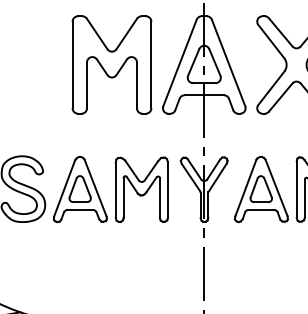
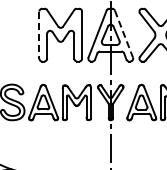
line: (229, 63) -> (124, 34), solid -> dashed
line: (72, 65) -> (39, 35), solid -> dashed

